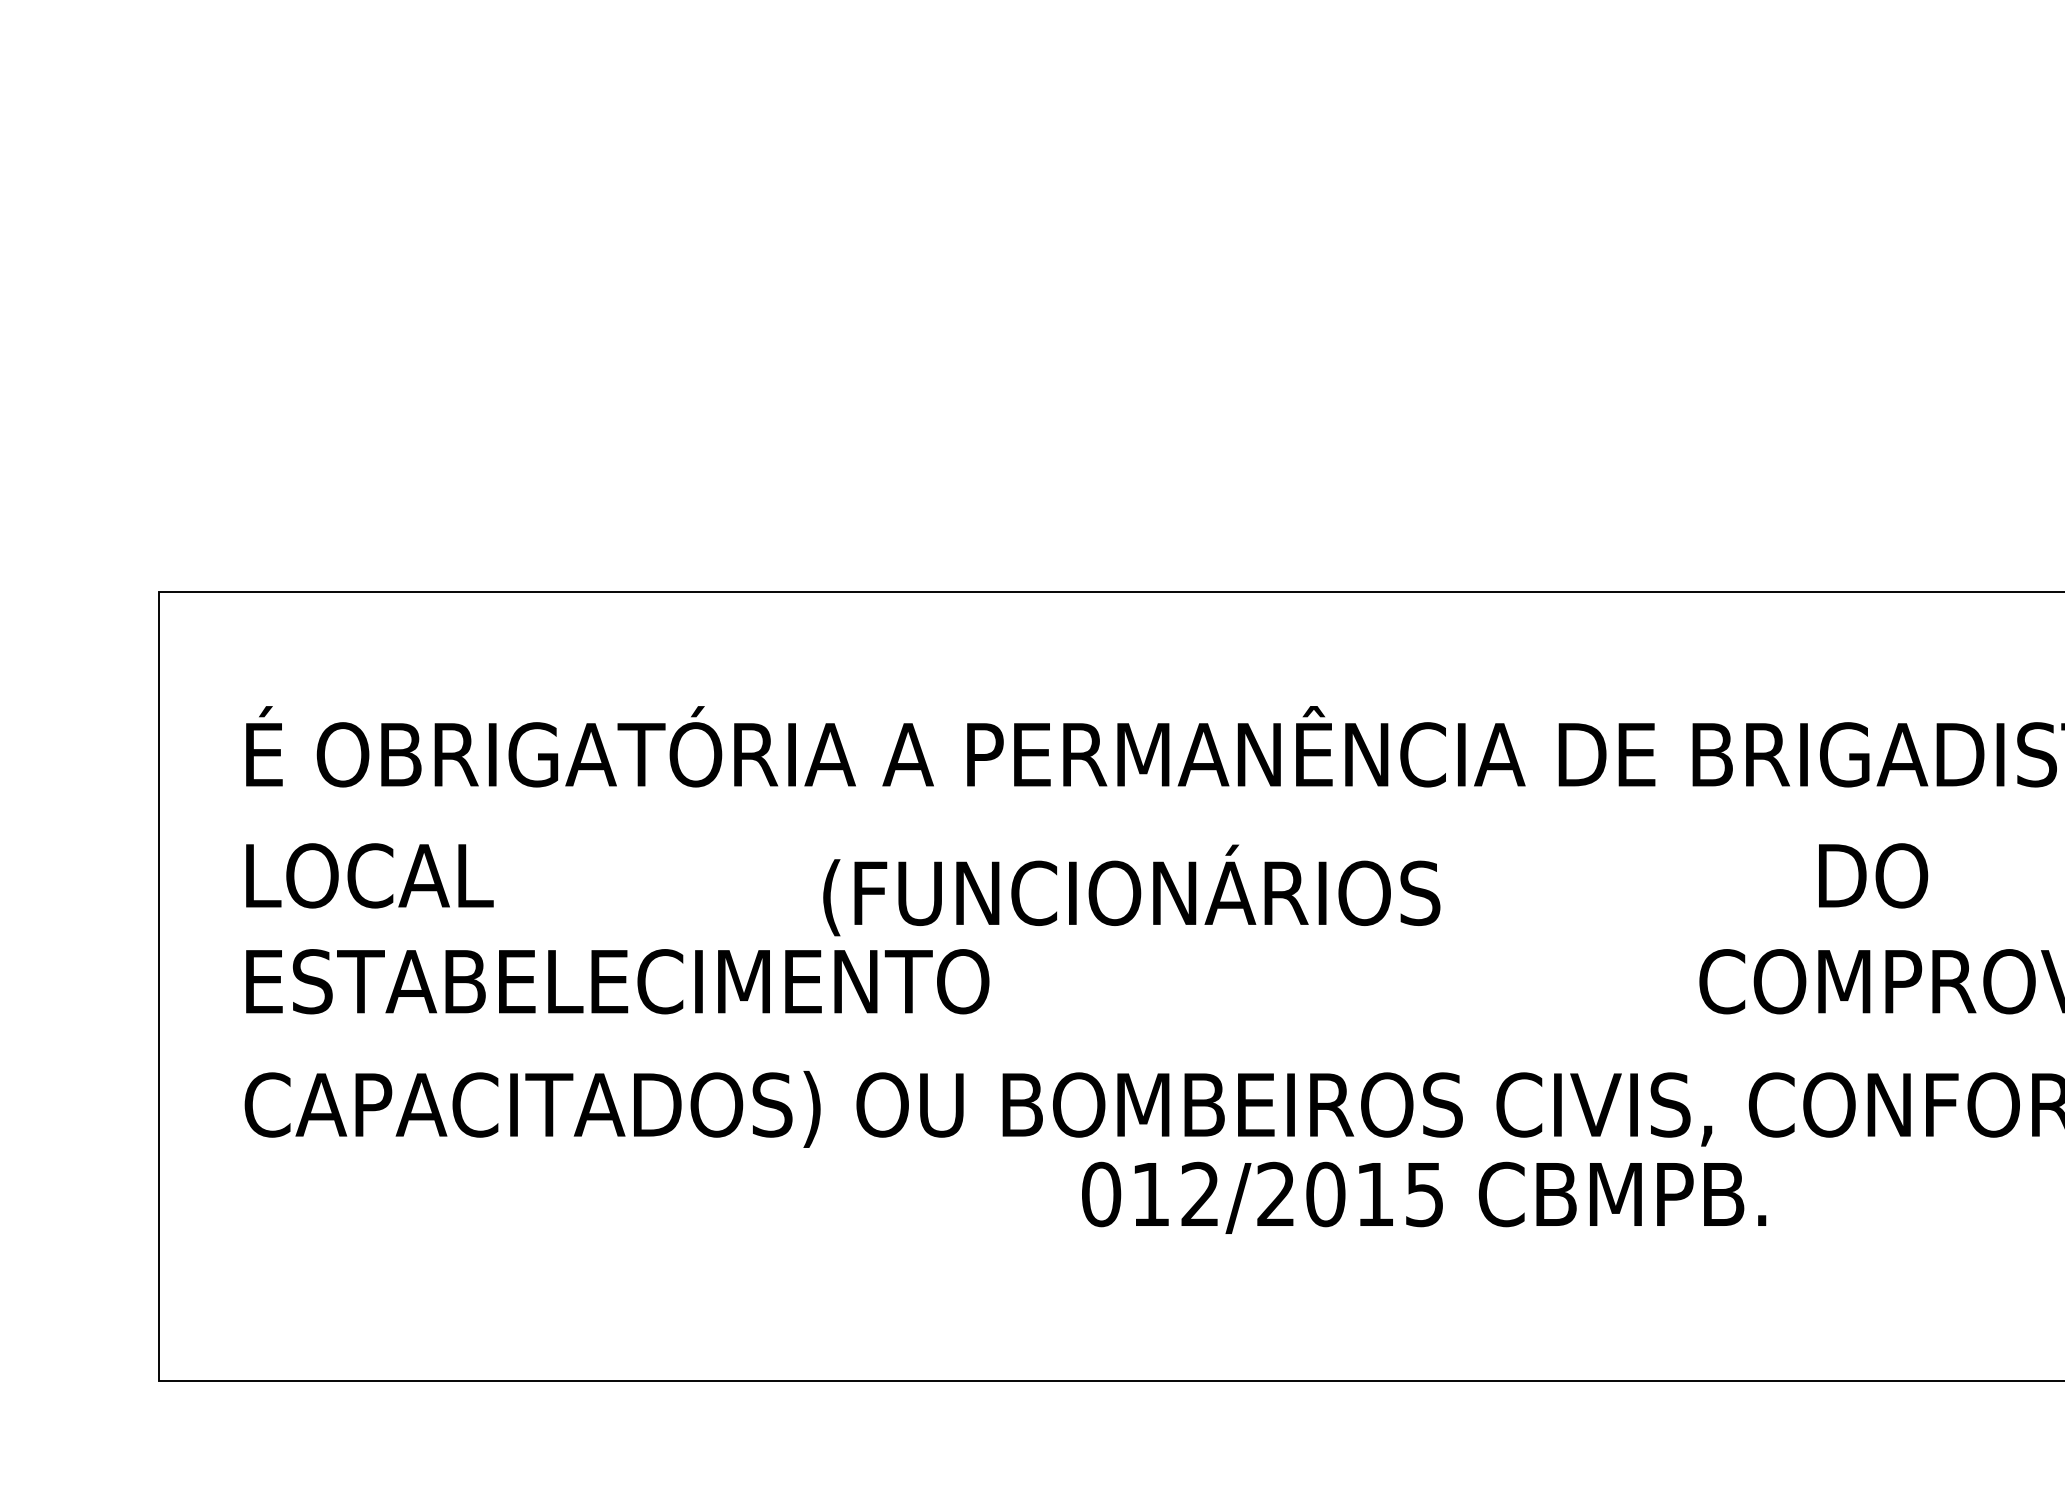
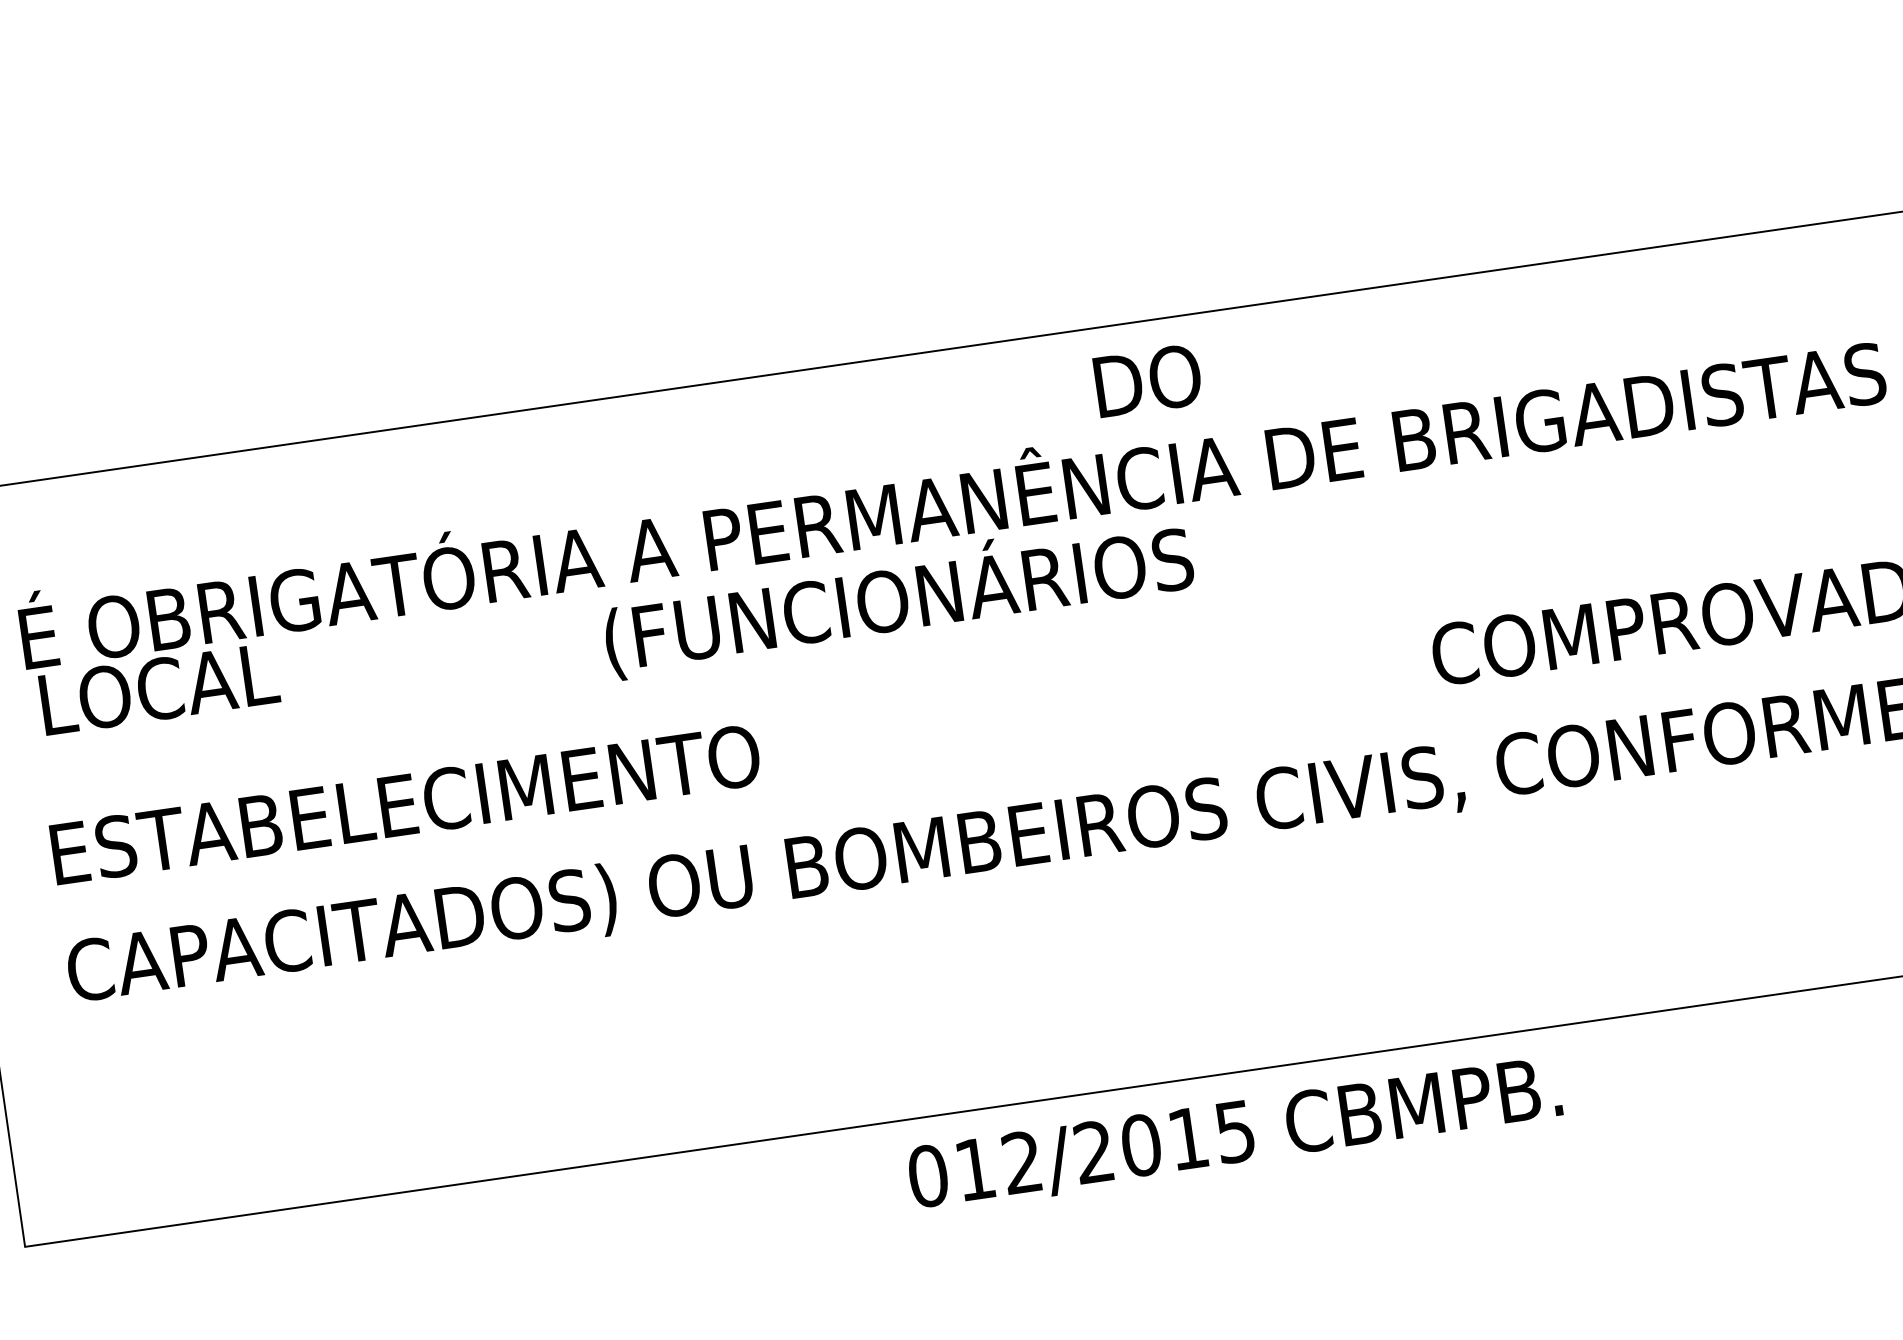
text: (369, 875) -> (159, 688), moved
text: (1873, 875) -> (1148, 380), moved
text: (1131, 890) -> (898, 596), moved
text: (1424, 1197) -> (1235, 1134), moved

